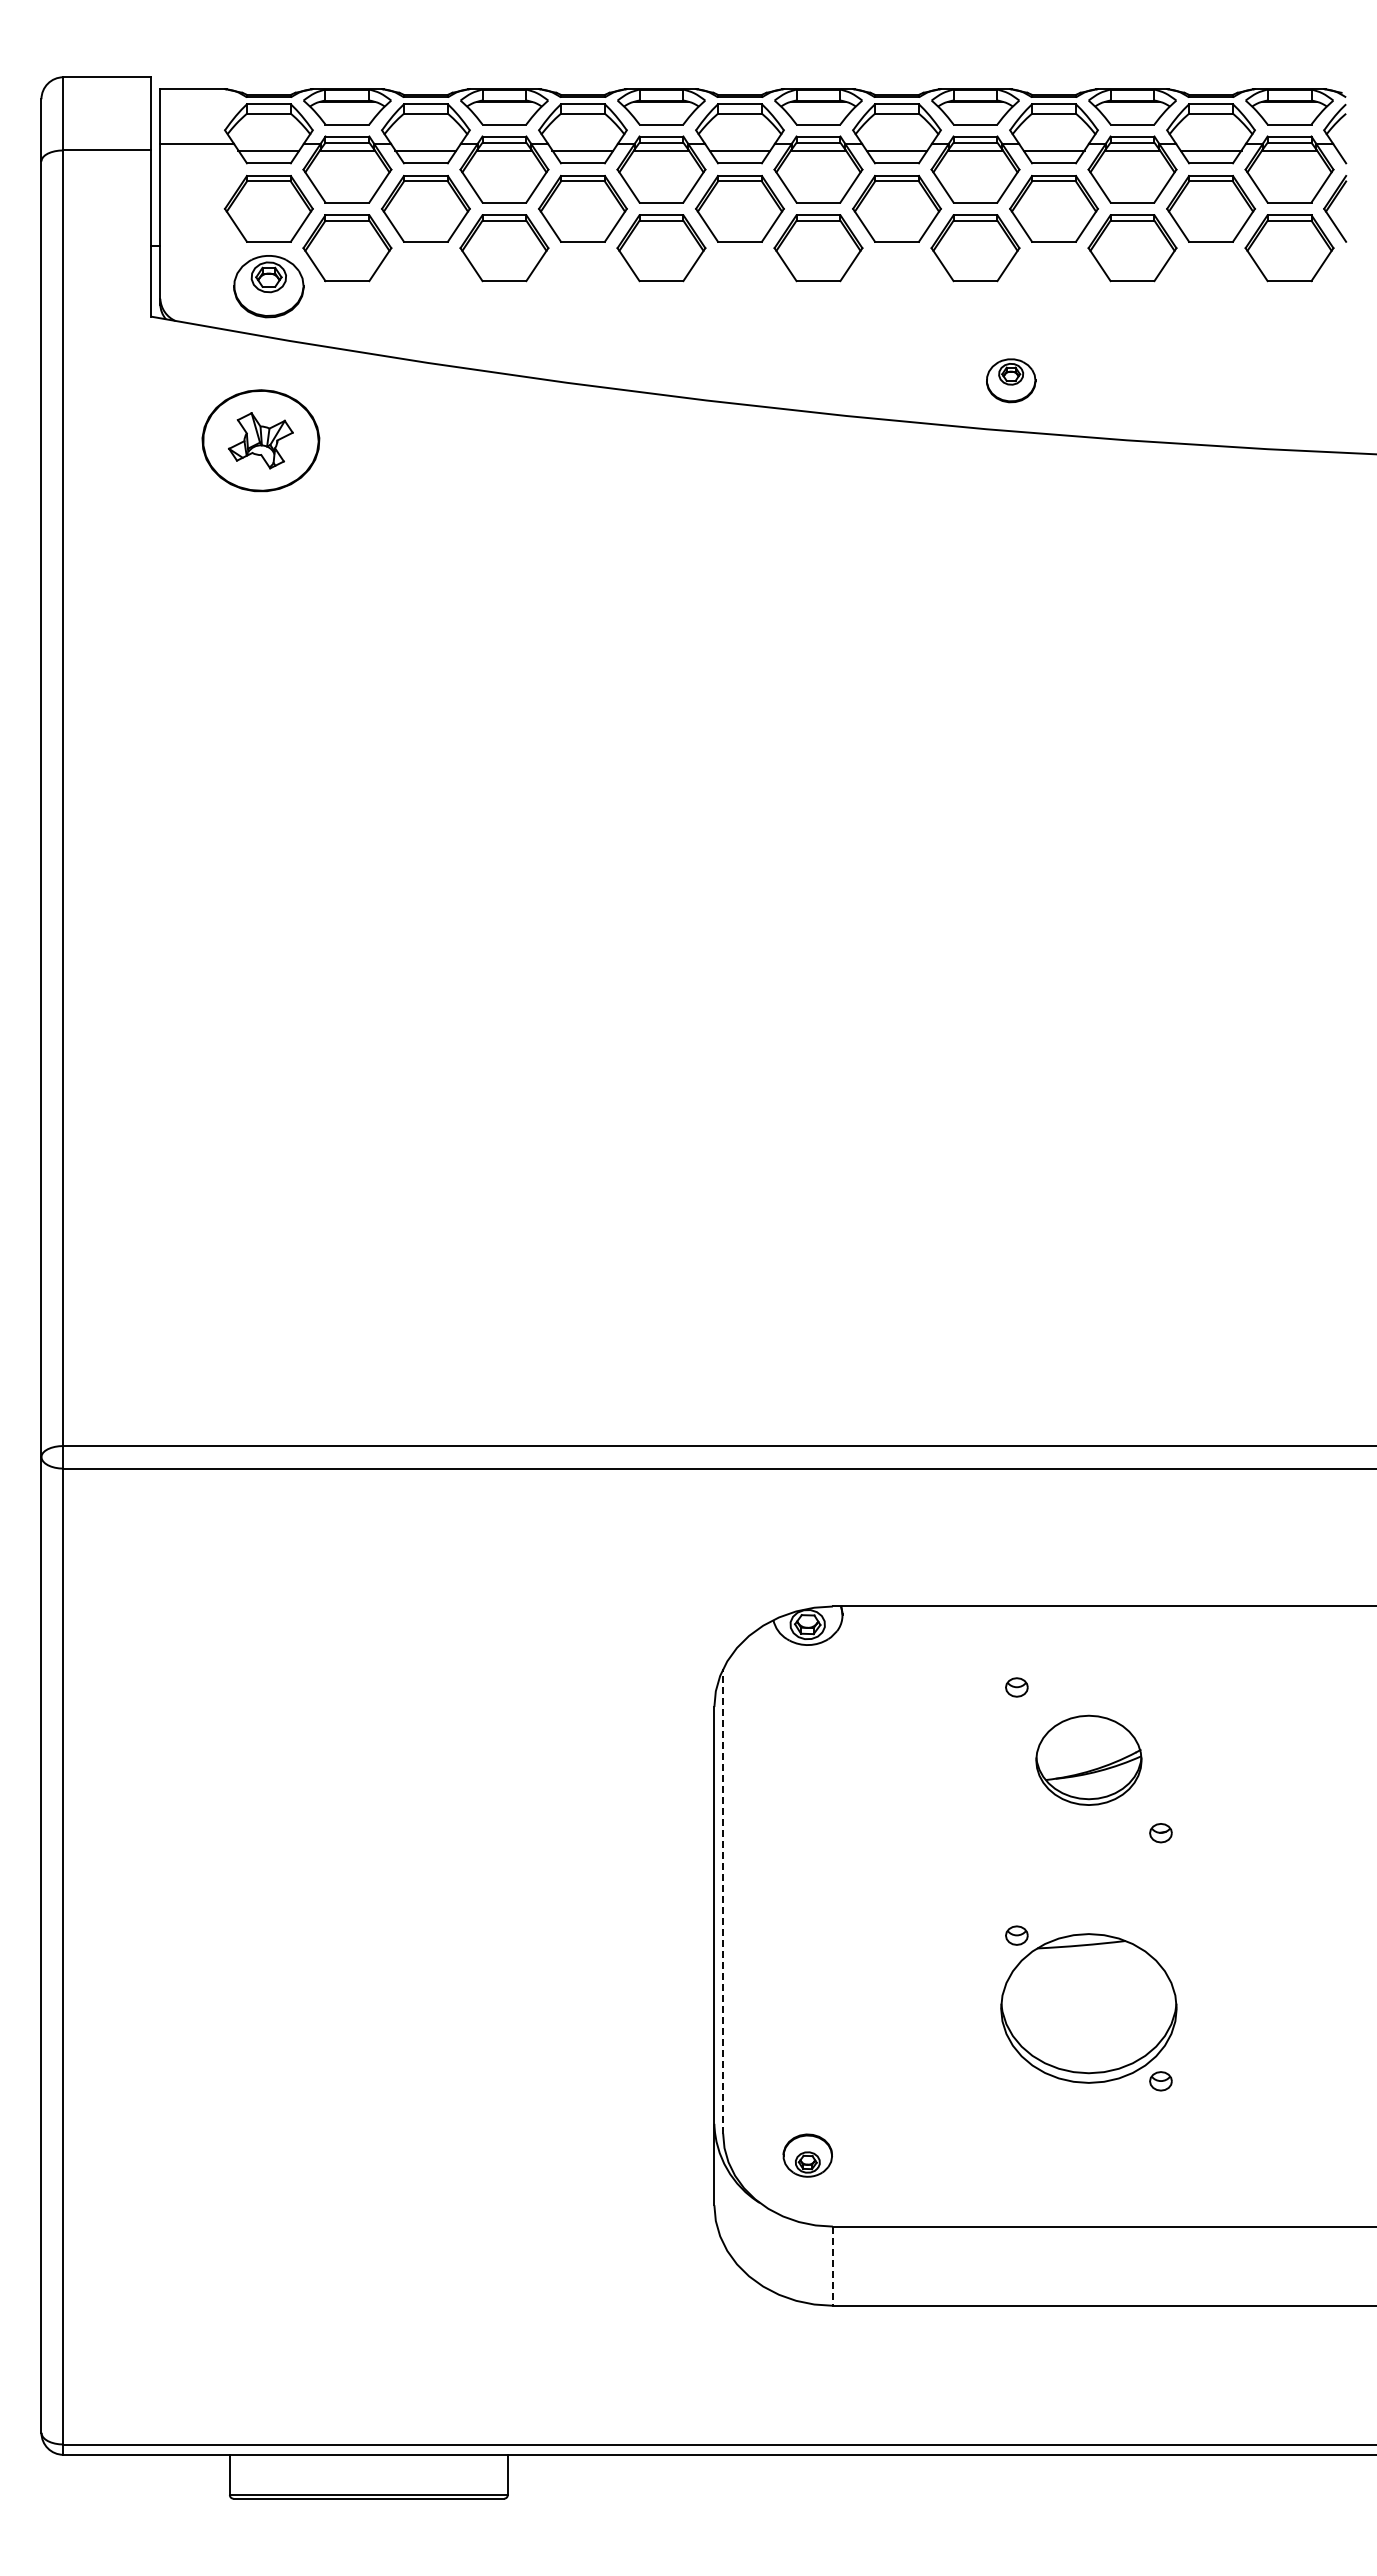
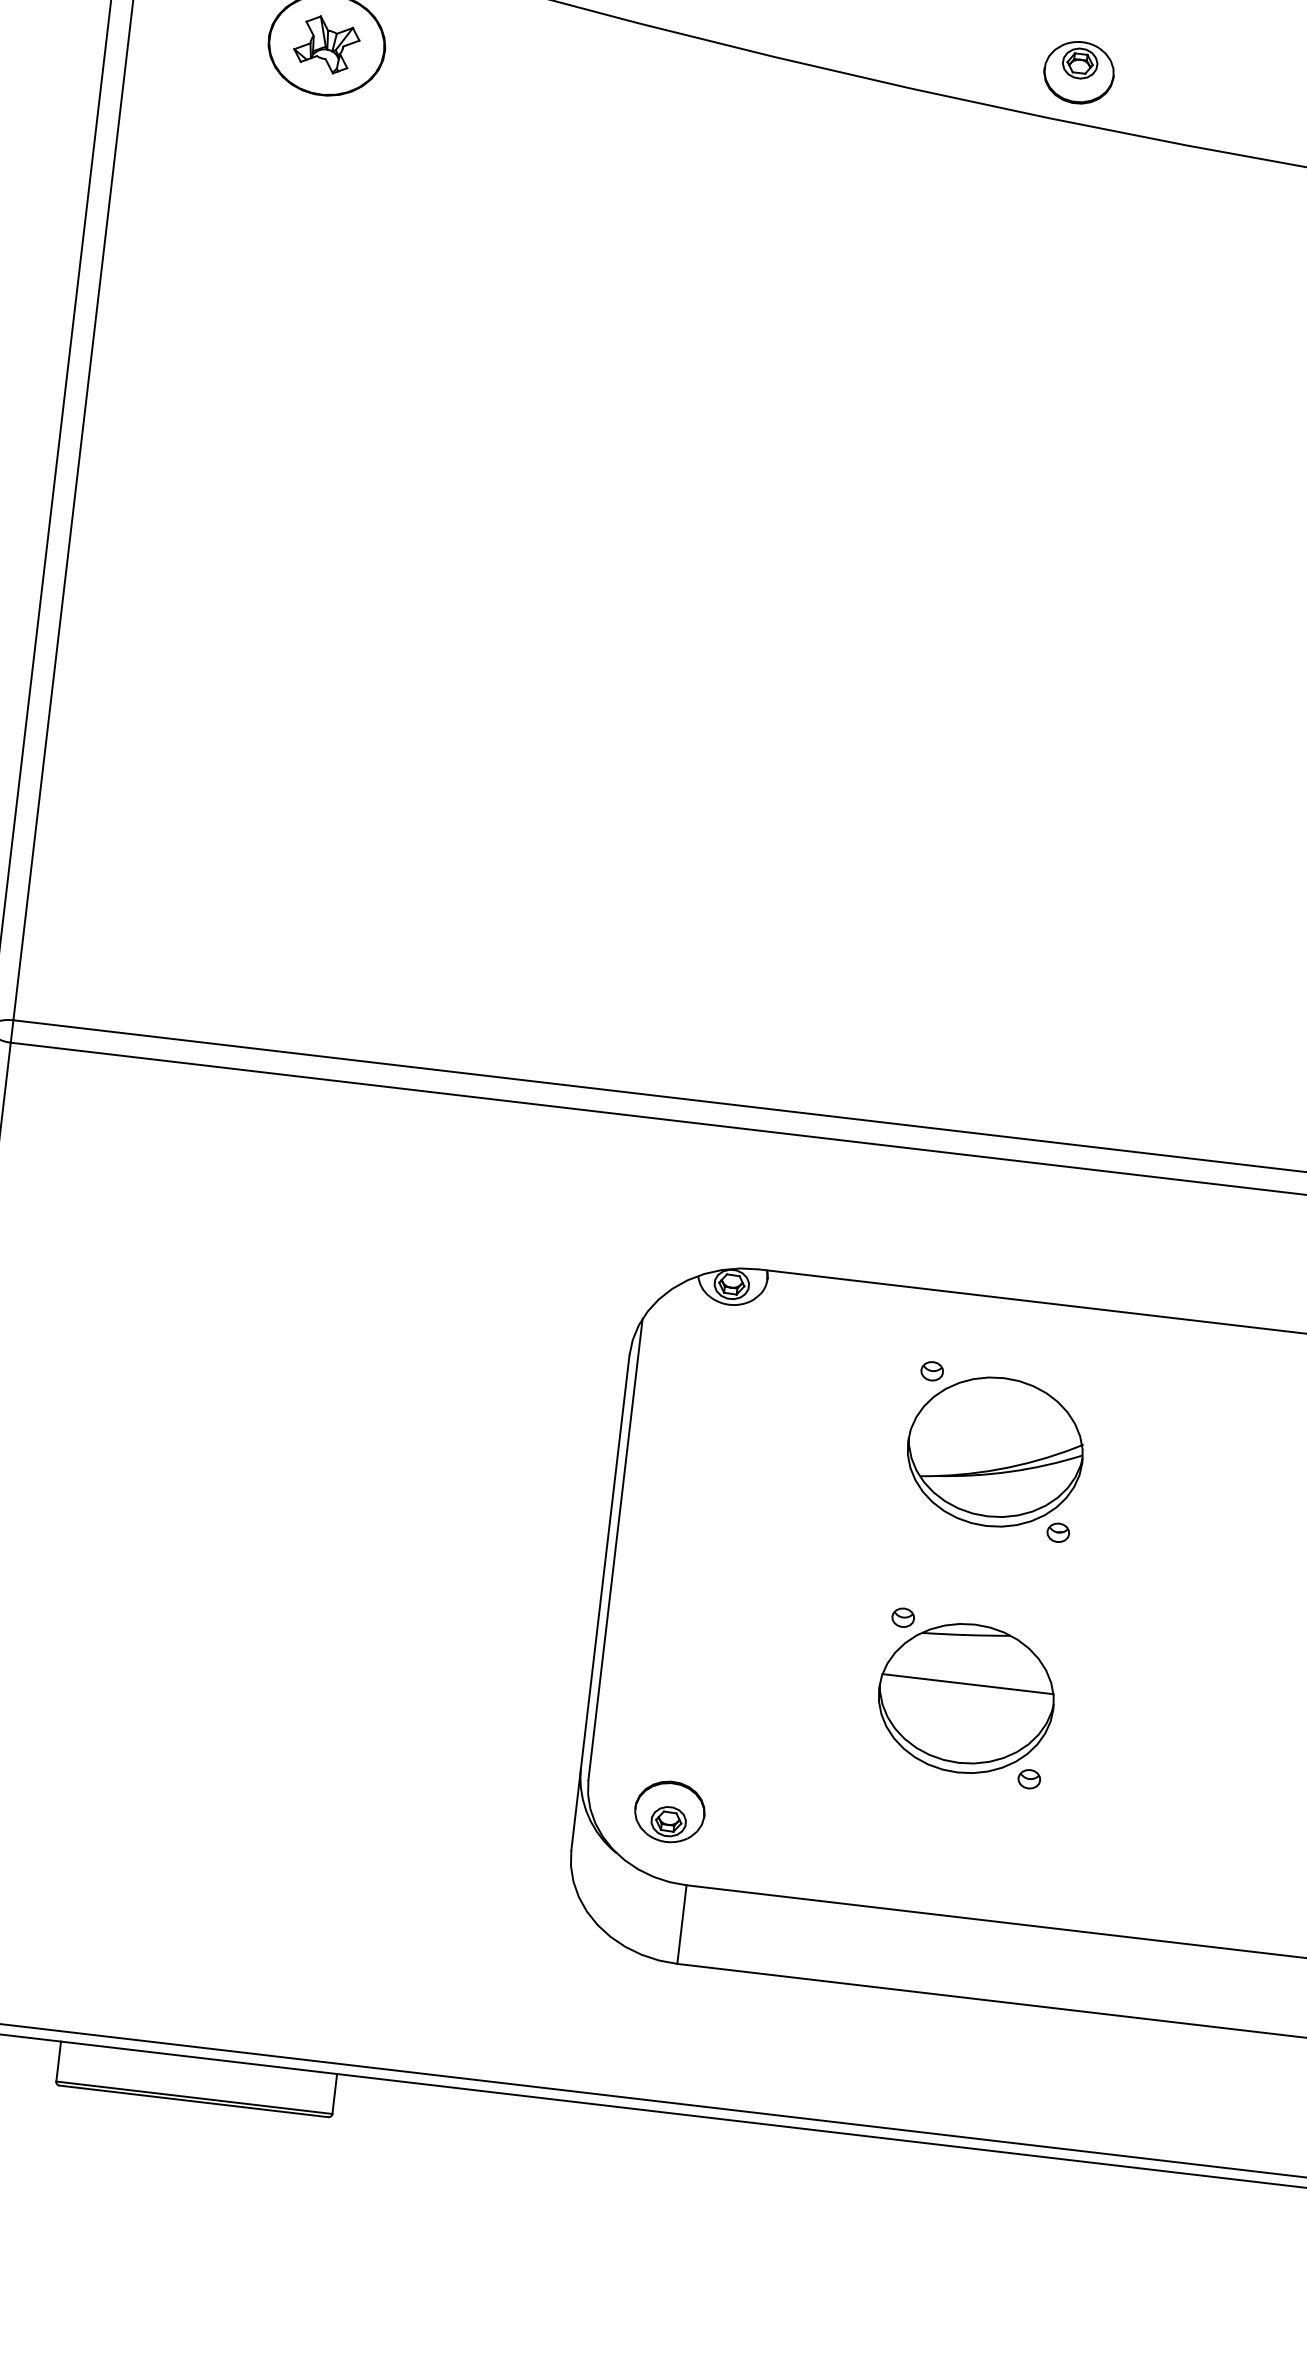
part: (1010, 380) -> (1078, 72), size x1.43
part: (1088, 1760) -> (994, 1452), size x1.67
line: (723, 1900) -> (615, 1548), dashed -> solid
line: (1088, 1994) -> (967, 1684), added
part: (807, 2155) -> (669, 1811), size x1.43
line: (832, 2266) -> (681, 1924), dashed -> solid

